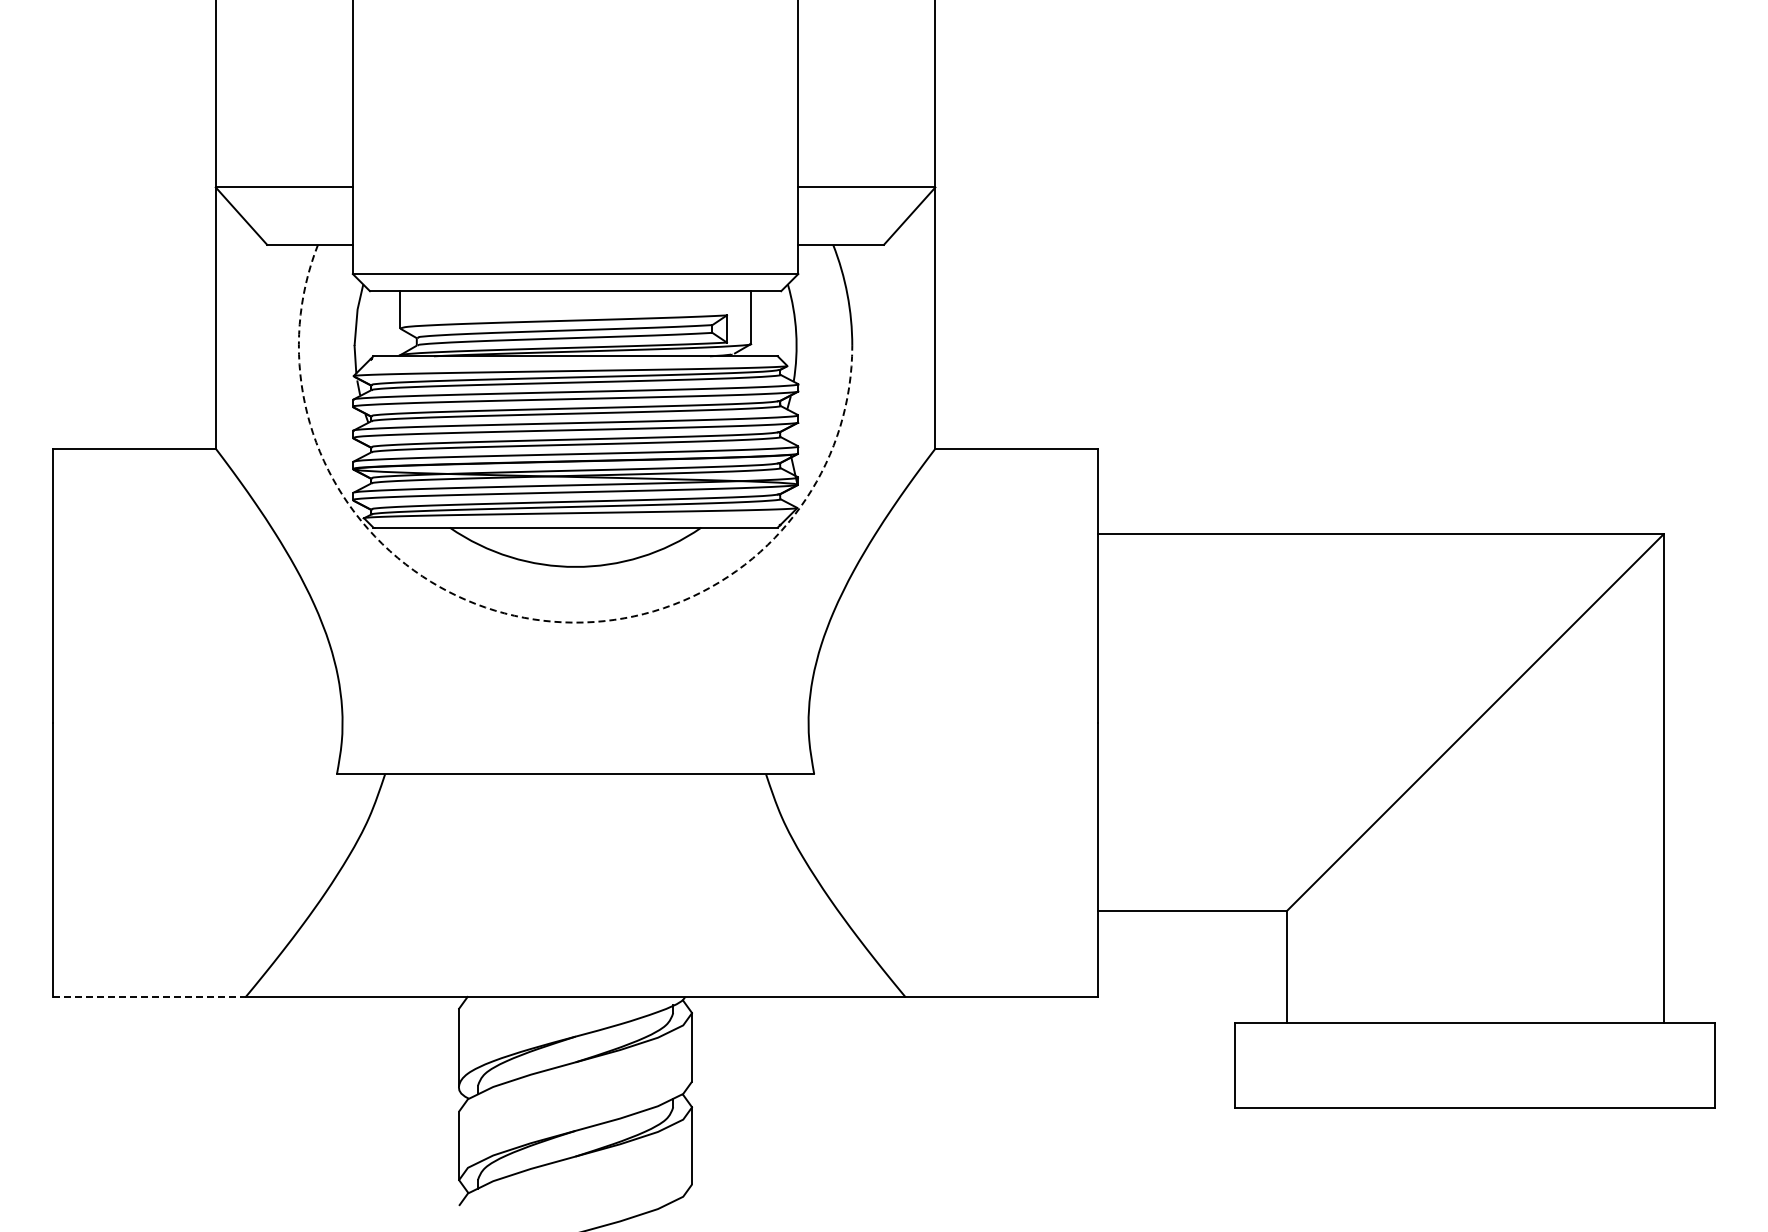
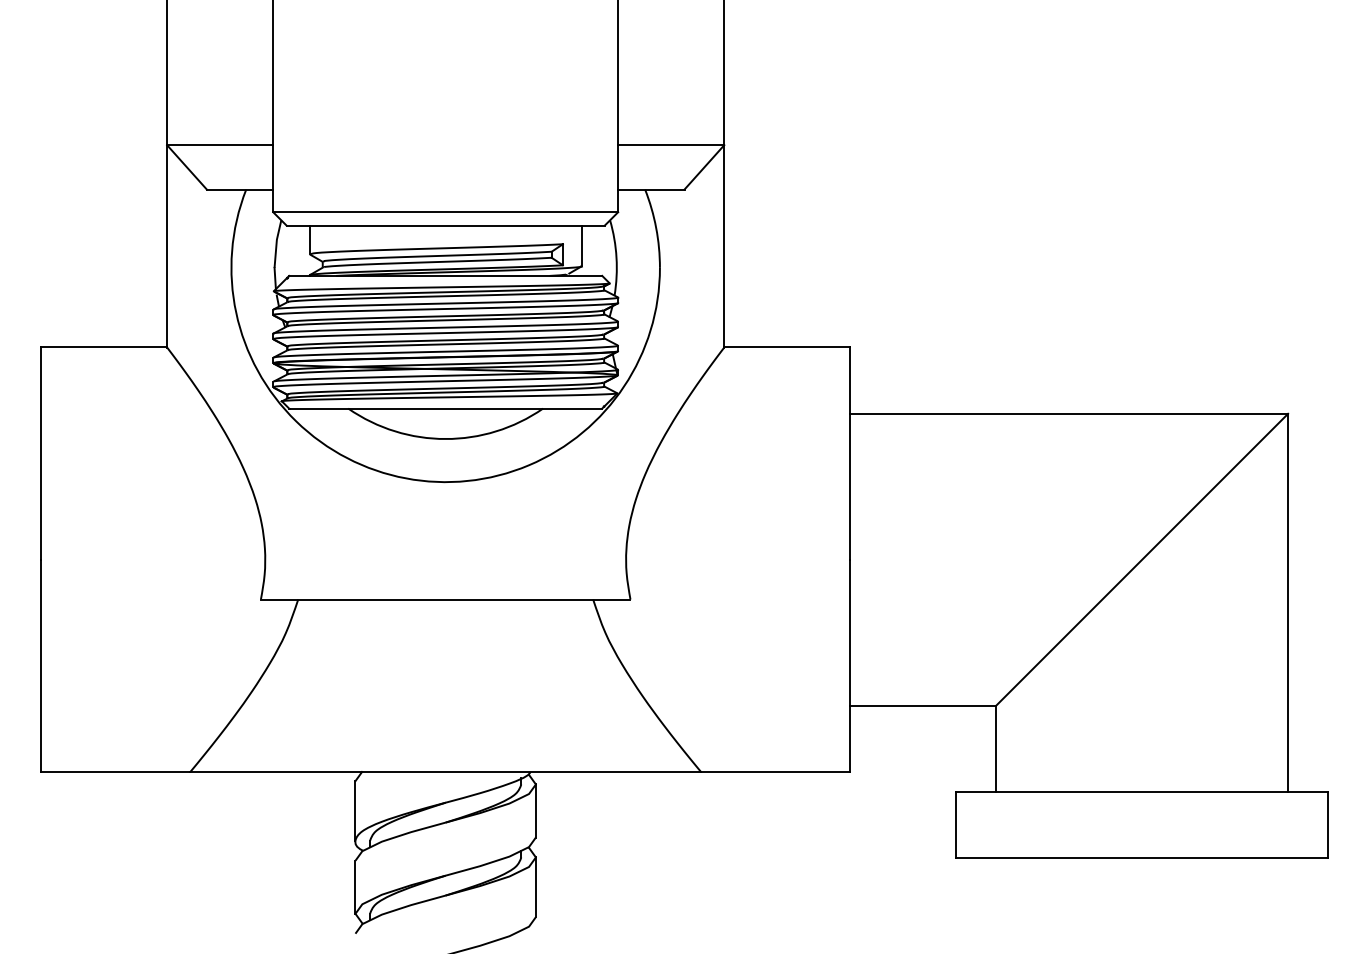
arc: (524, 617) -> (406, 478), dashed -> solid
line: (149, 996) -> (115, 771), dashed -> solid

